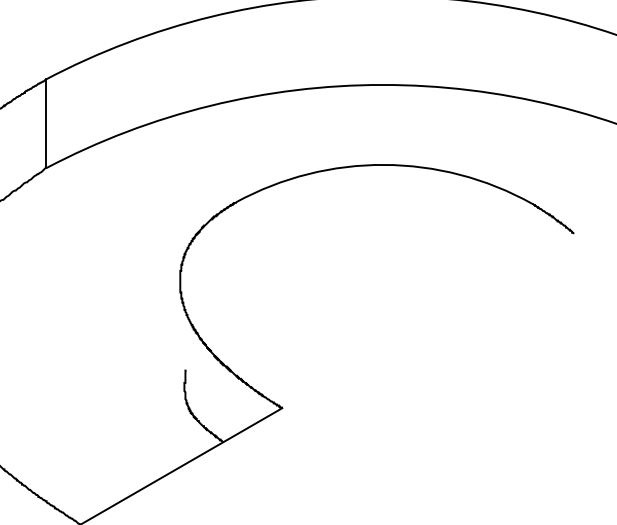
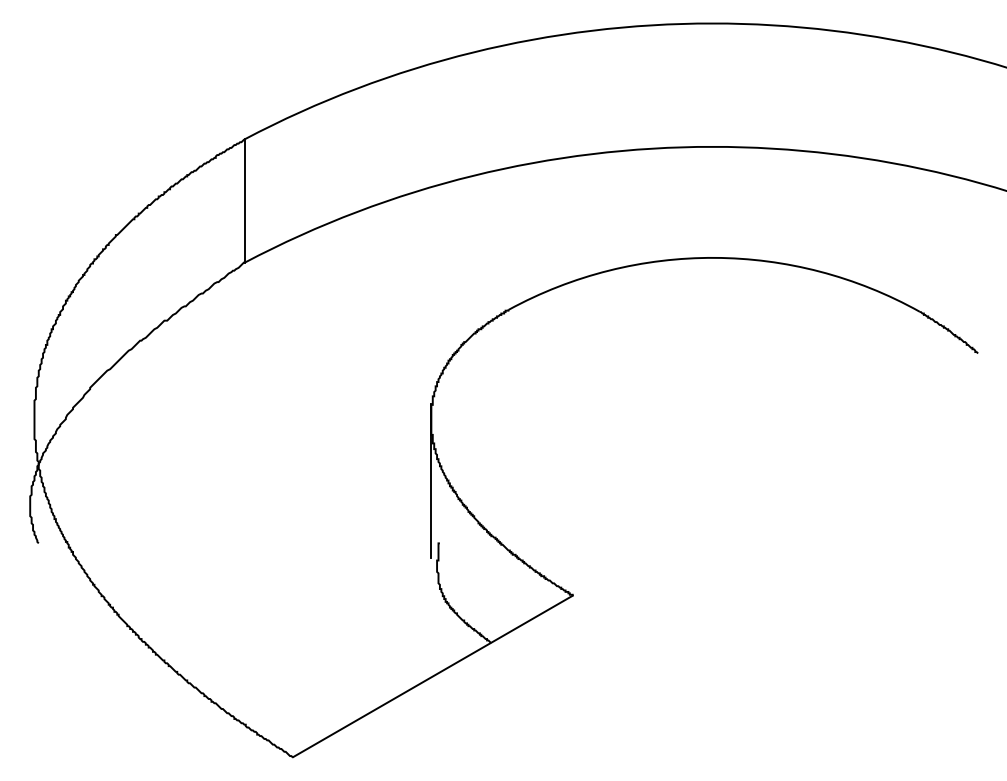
line: (180, 326) -> (431, 481), added

